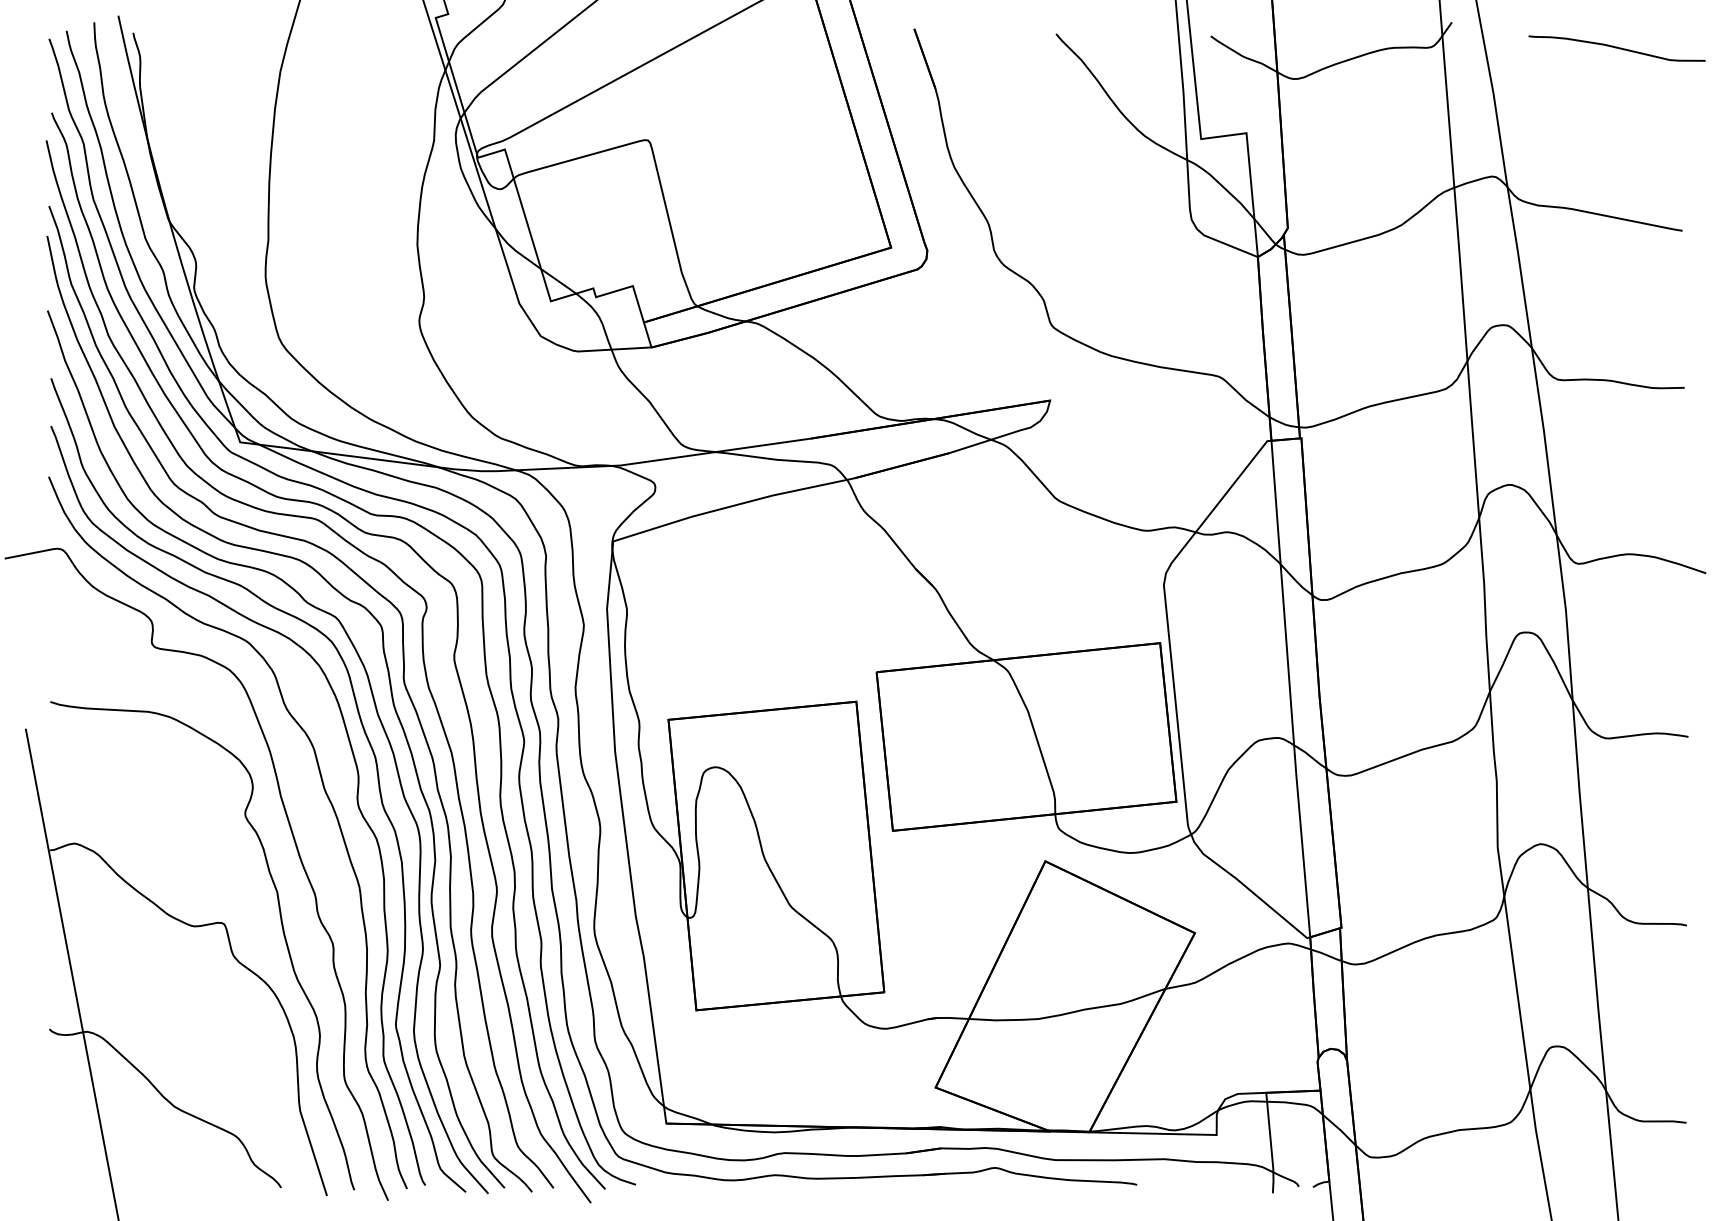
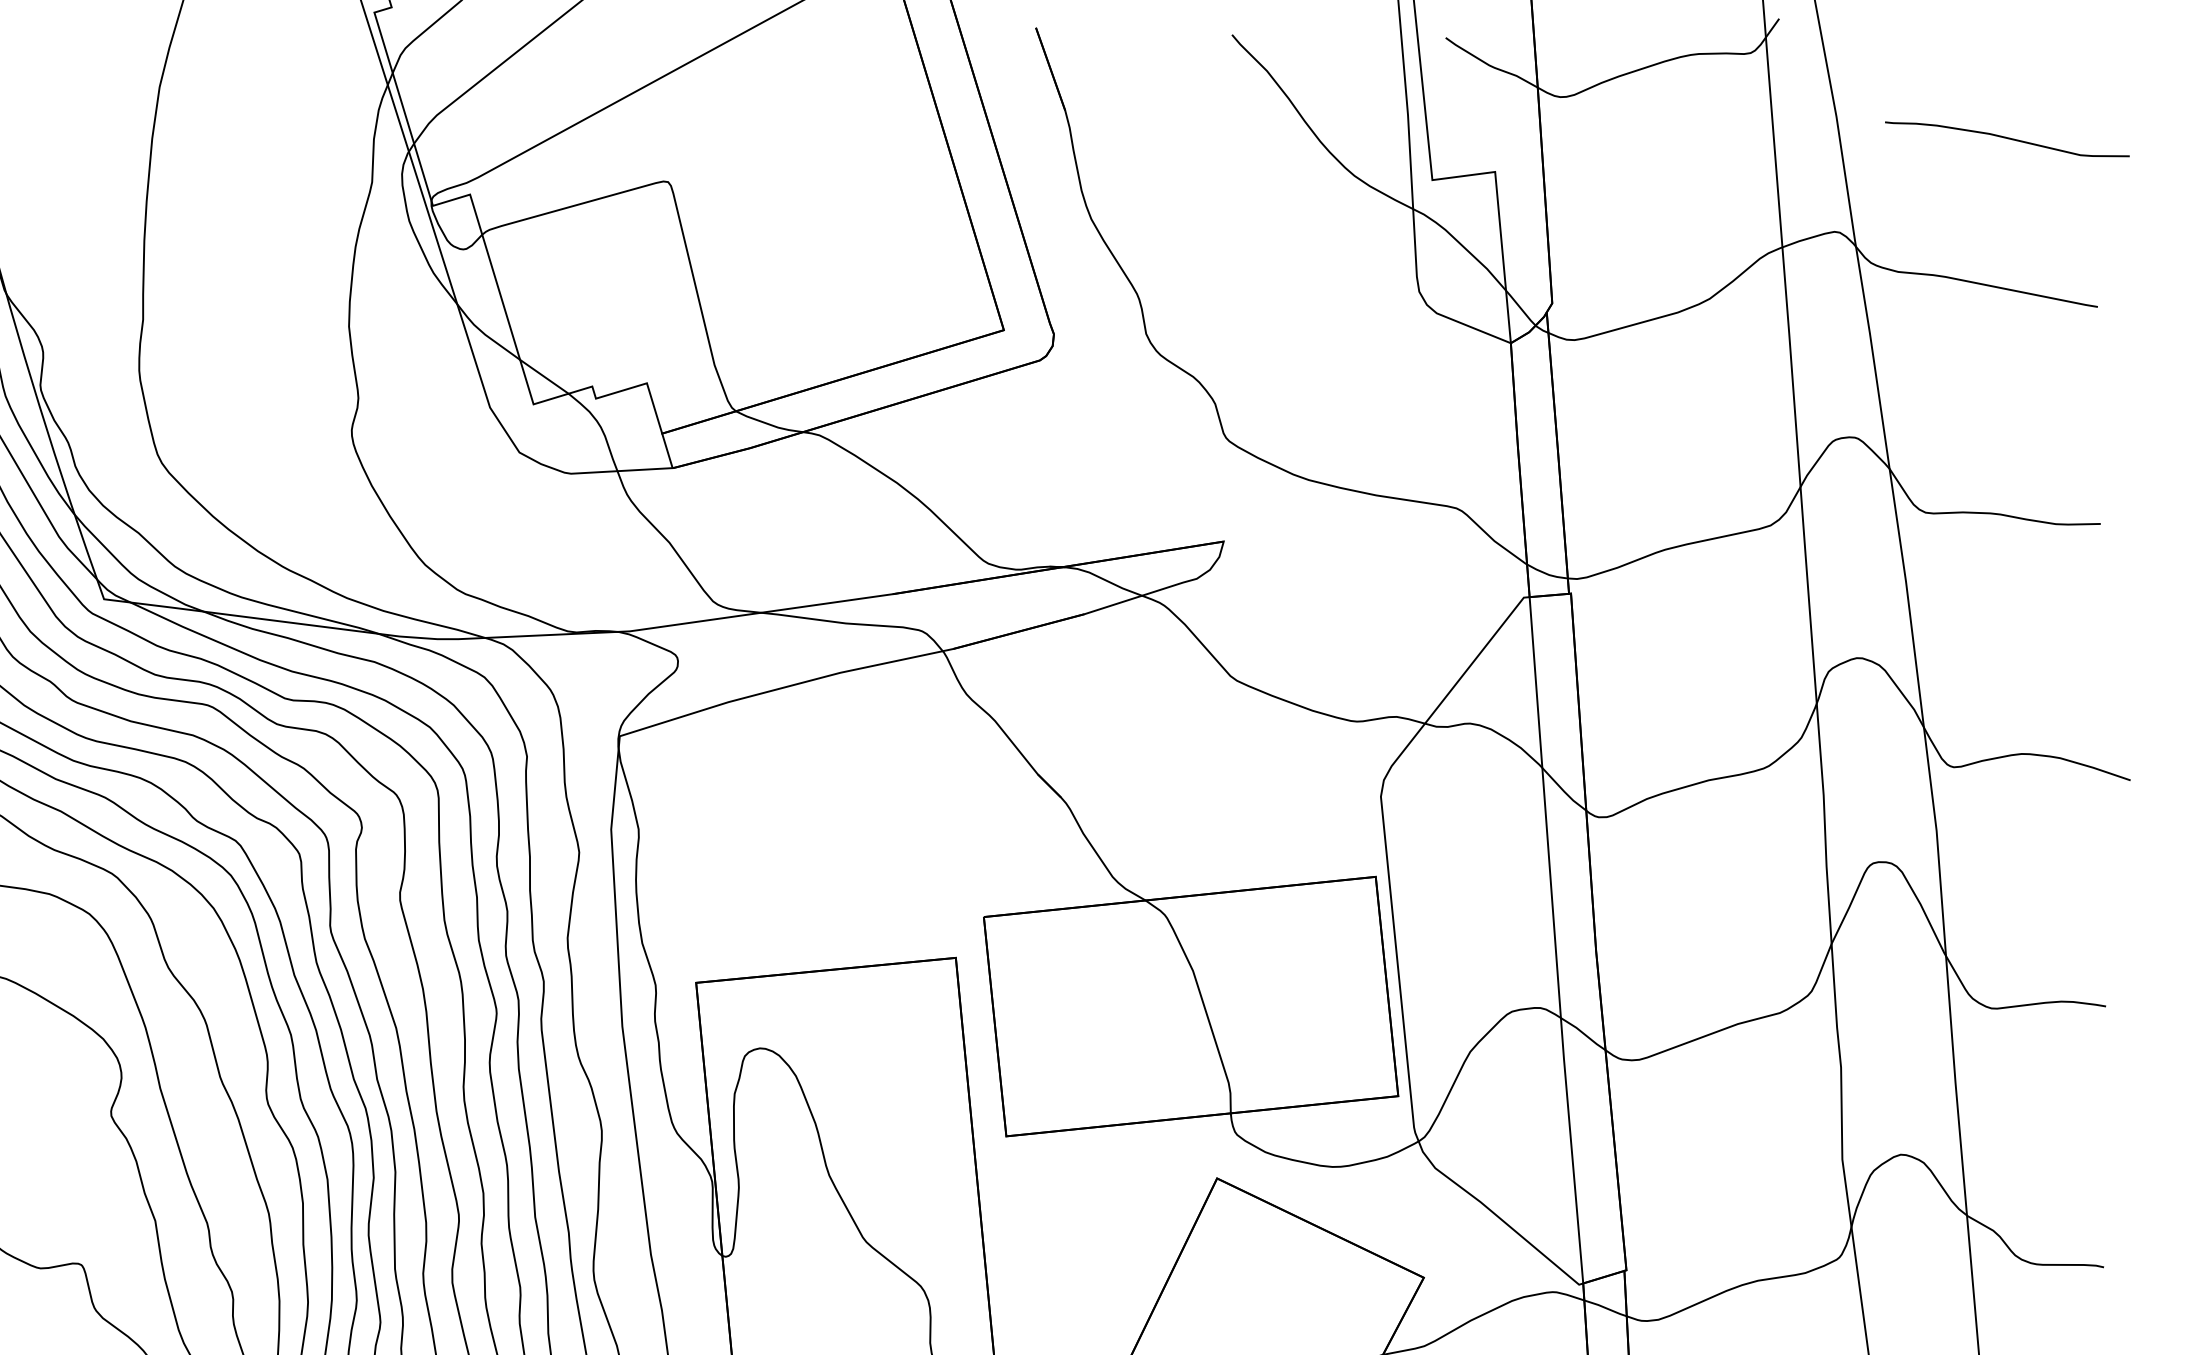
curve: (1616, 48) -> (2006, 139), moved

